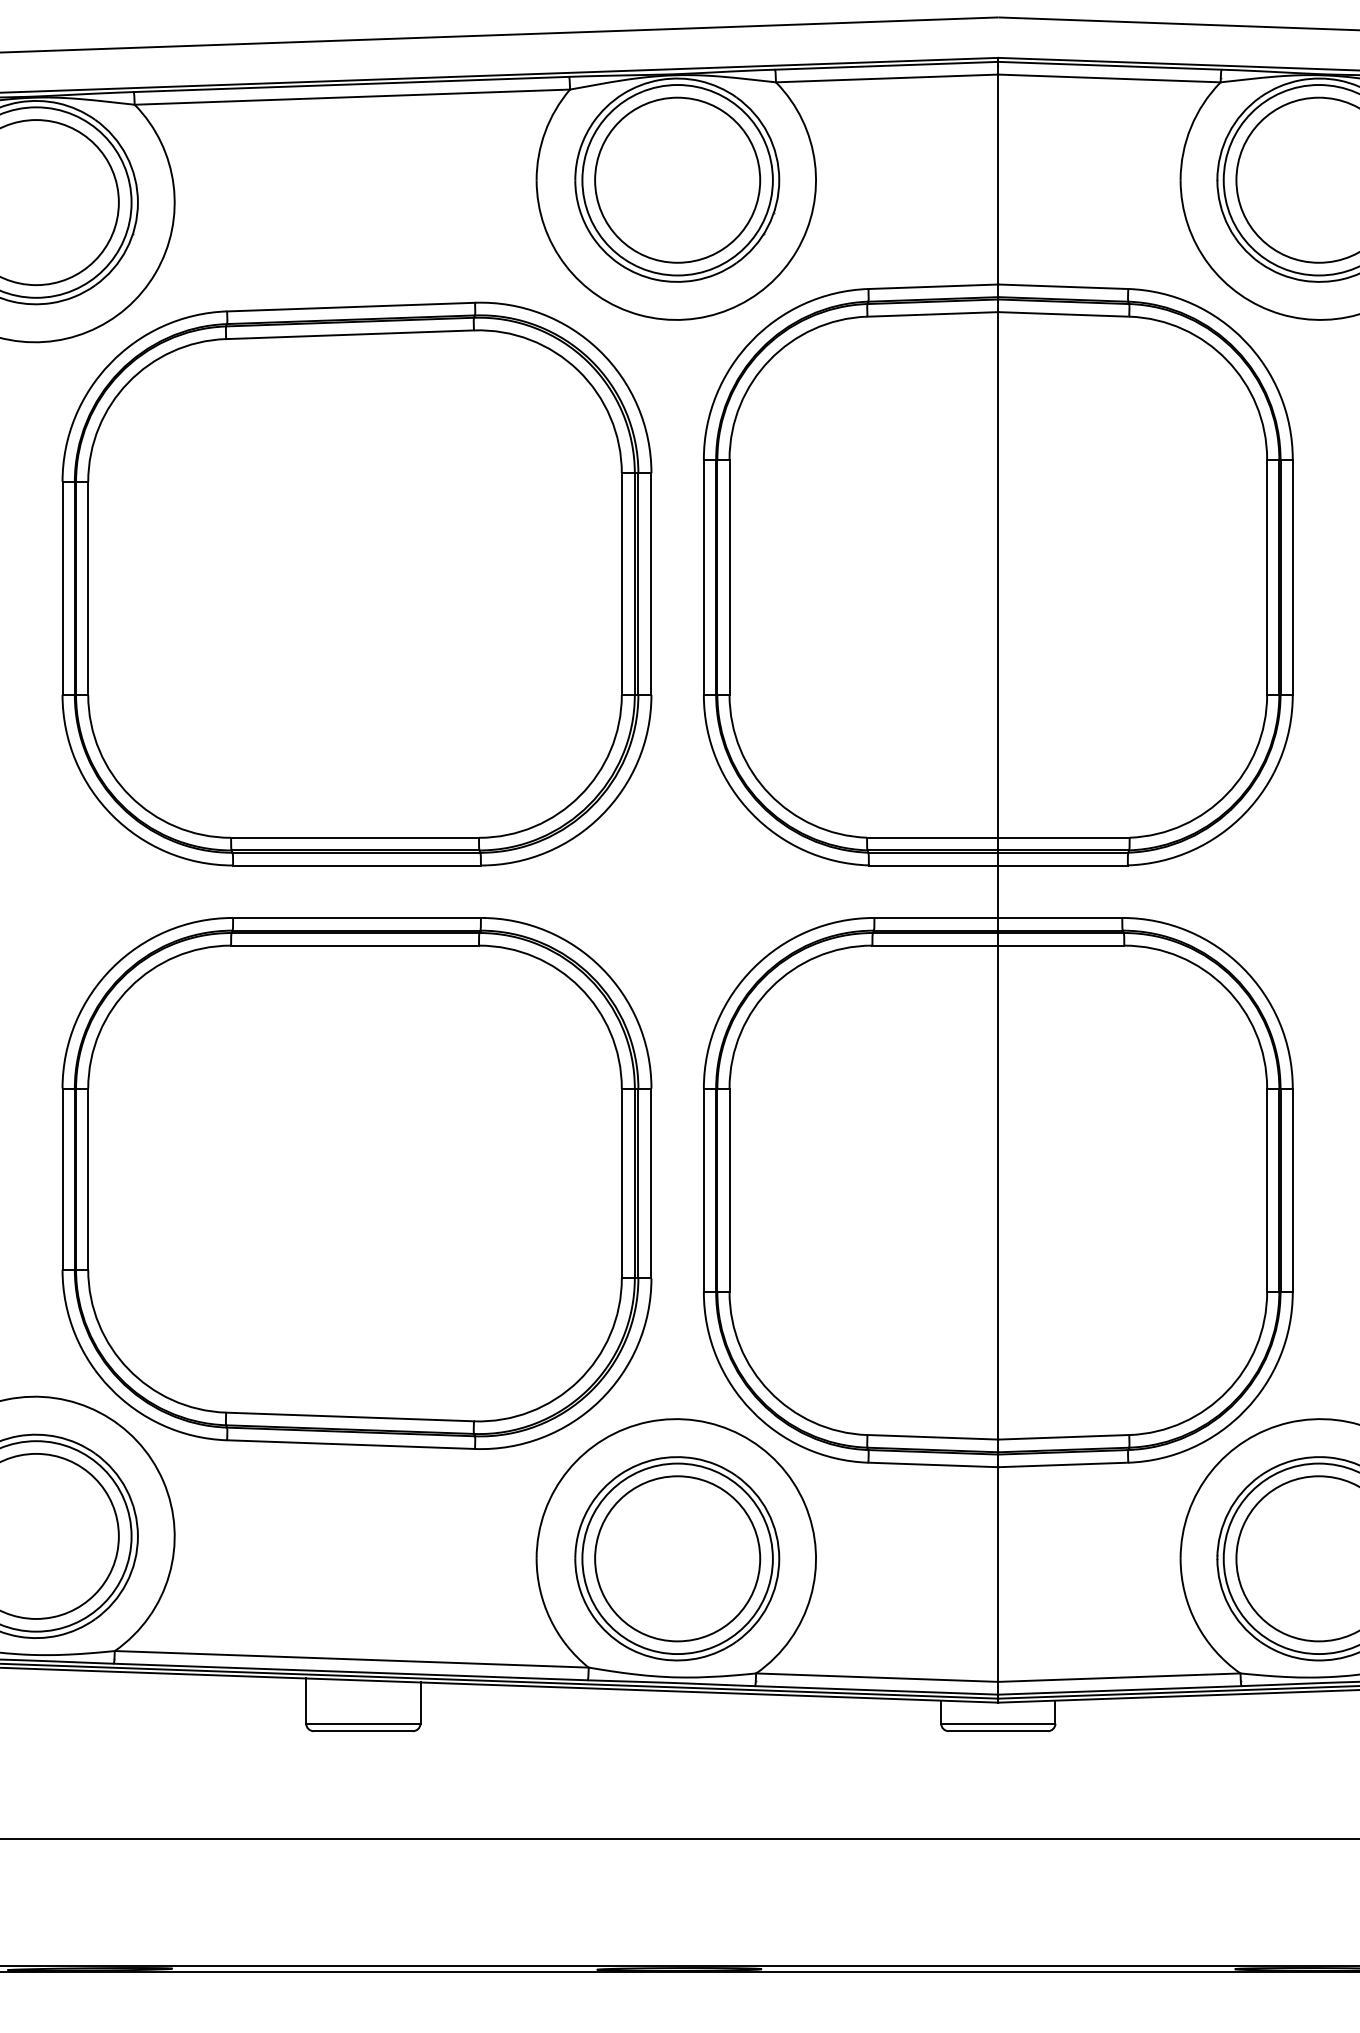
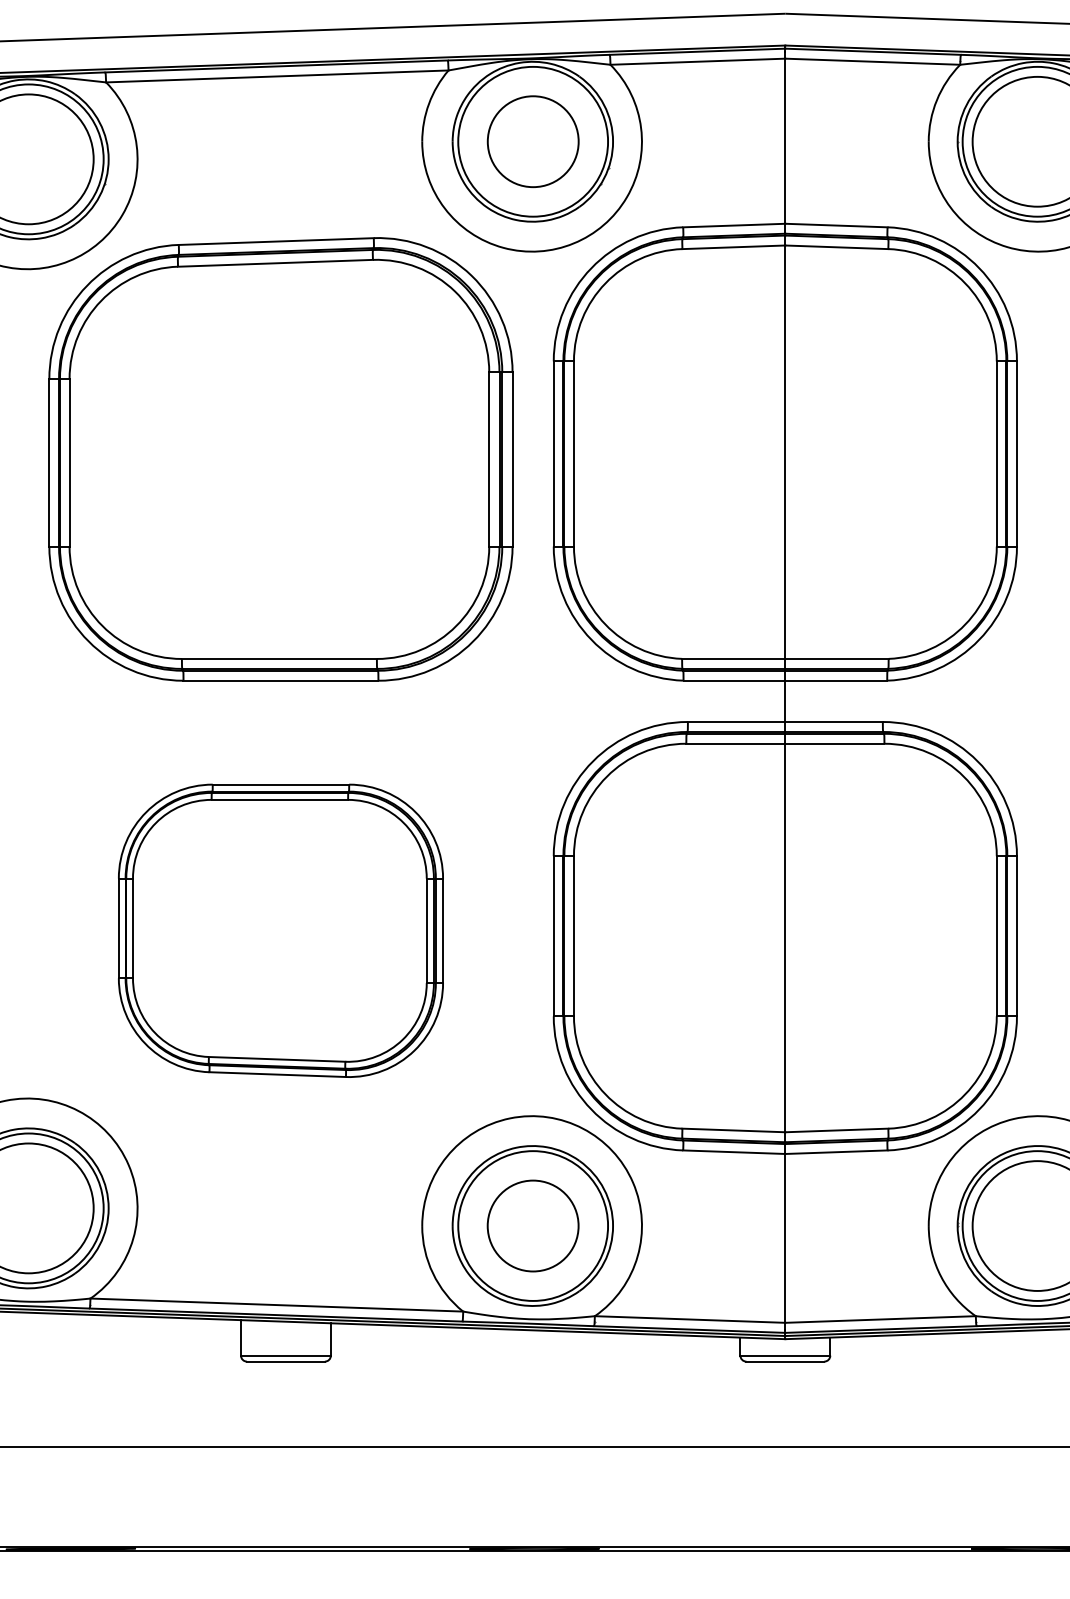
circle: (677, 179) -> (533, 141), size x0.7
part: (356, 1183) -> (280, 930), size x0.7
circle: (677, 1558) -> (533, 1225), size x0.7

